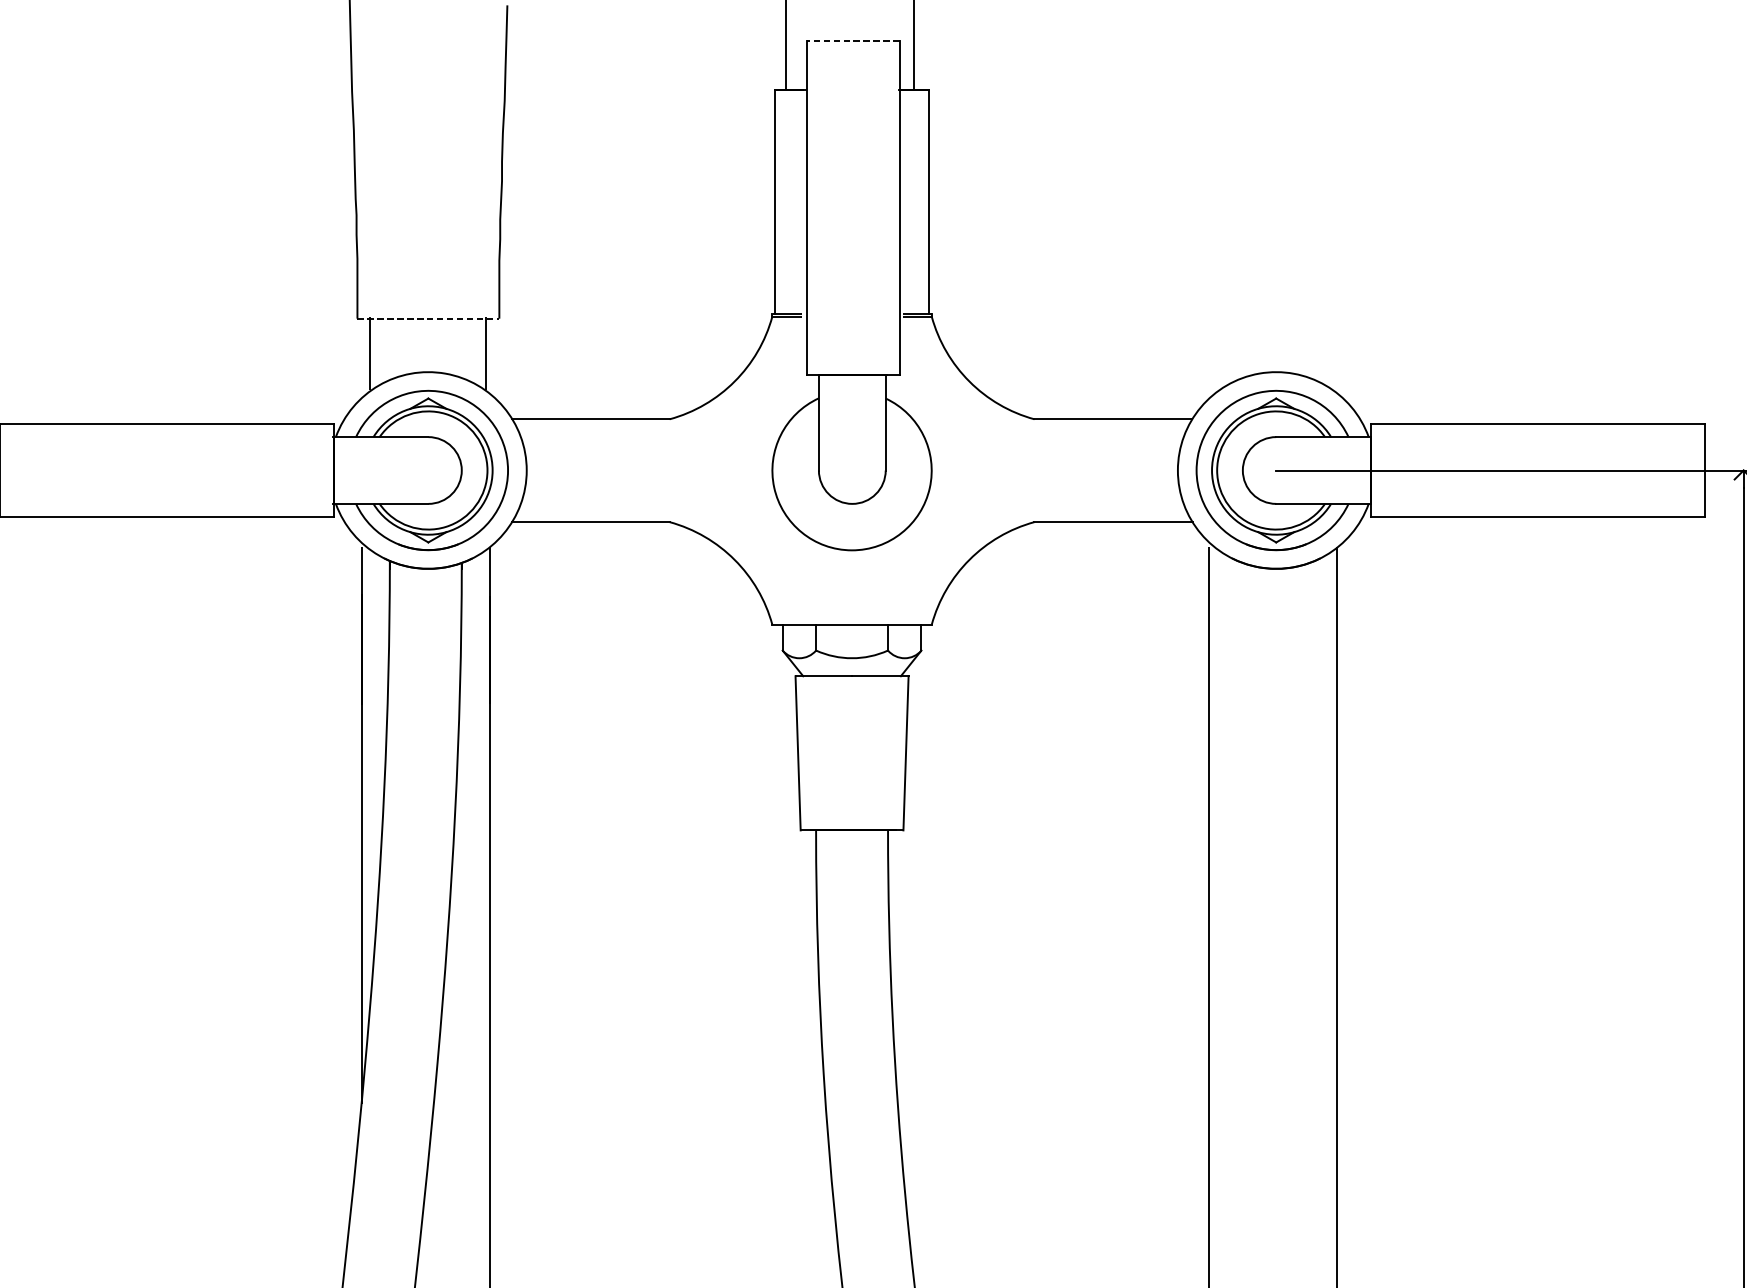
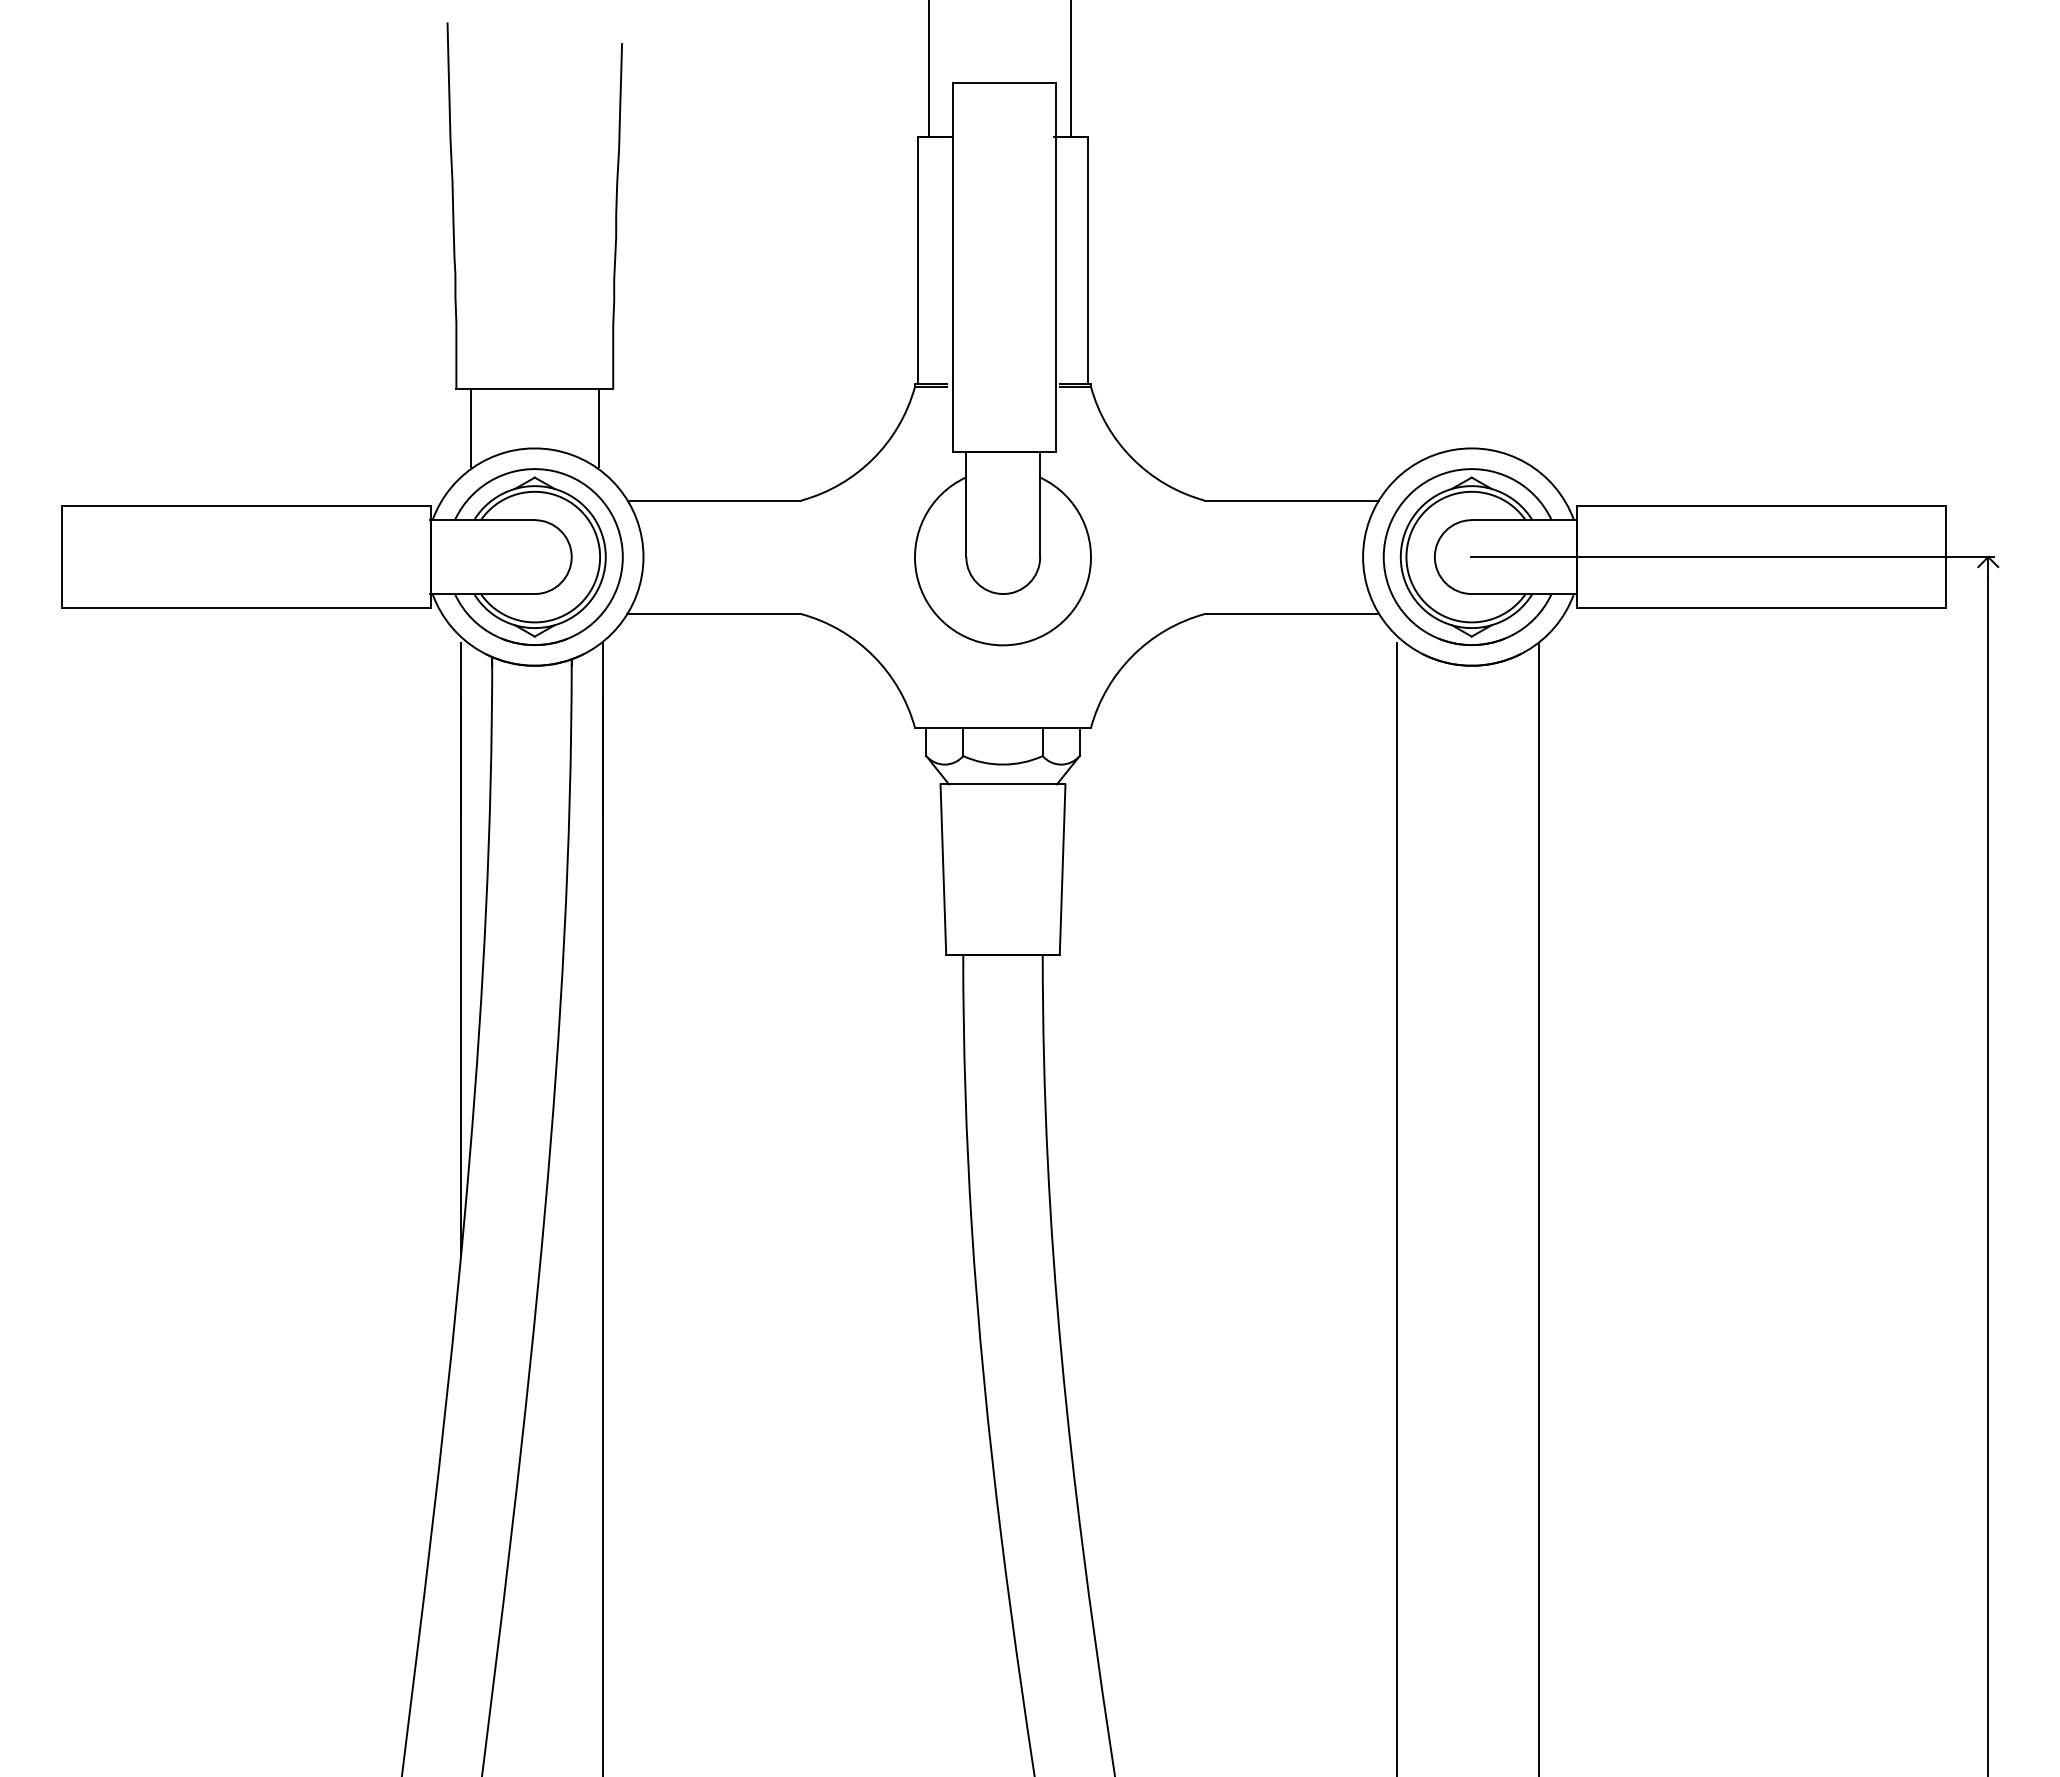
line: (852, 41) -> (1003, 82), dashed -> solid
line: (429, 318) -> (535, 389), dashed -> solid

